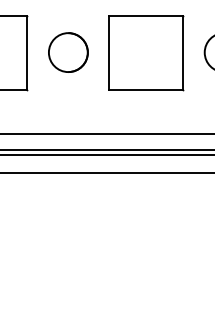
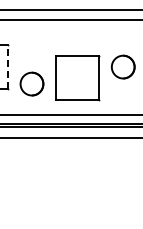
part: (67, 51) -> (31, 83), moved
line: (28, 53) -> (8, 67), solid -> dashed
part: (146, 53) -> (77, 78), moved

